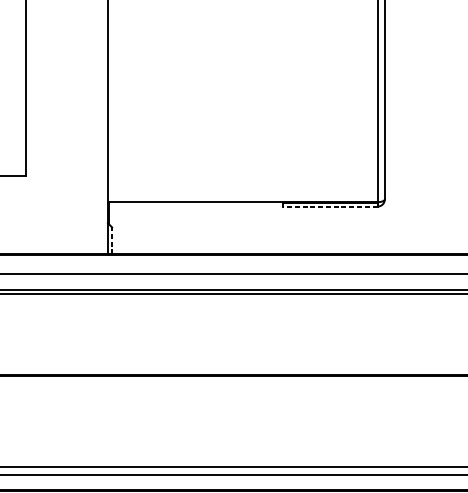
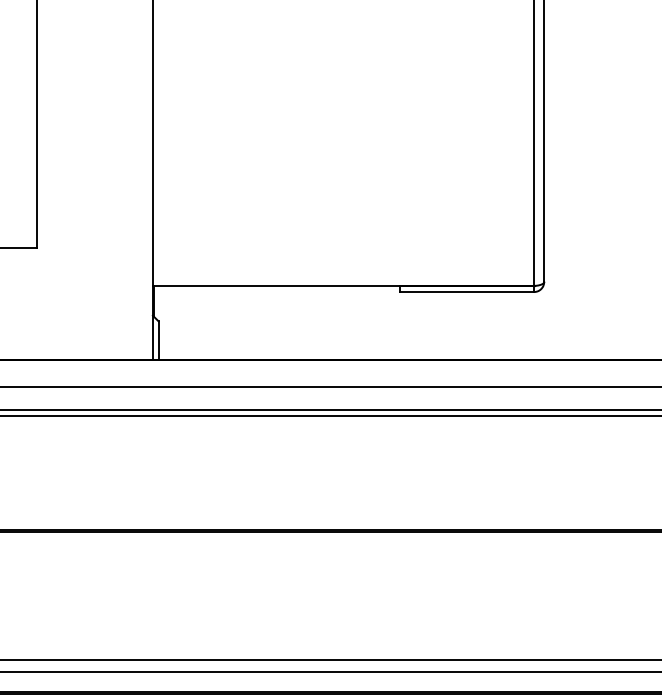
line: (329, 206) -> (466, 292), dashed -> solid
line: (111, 240) -> (158, 340), dashed -> solid

